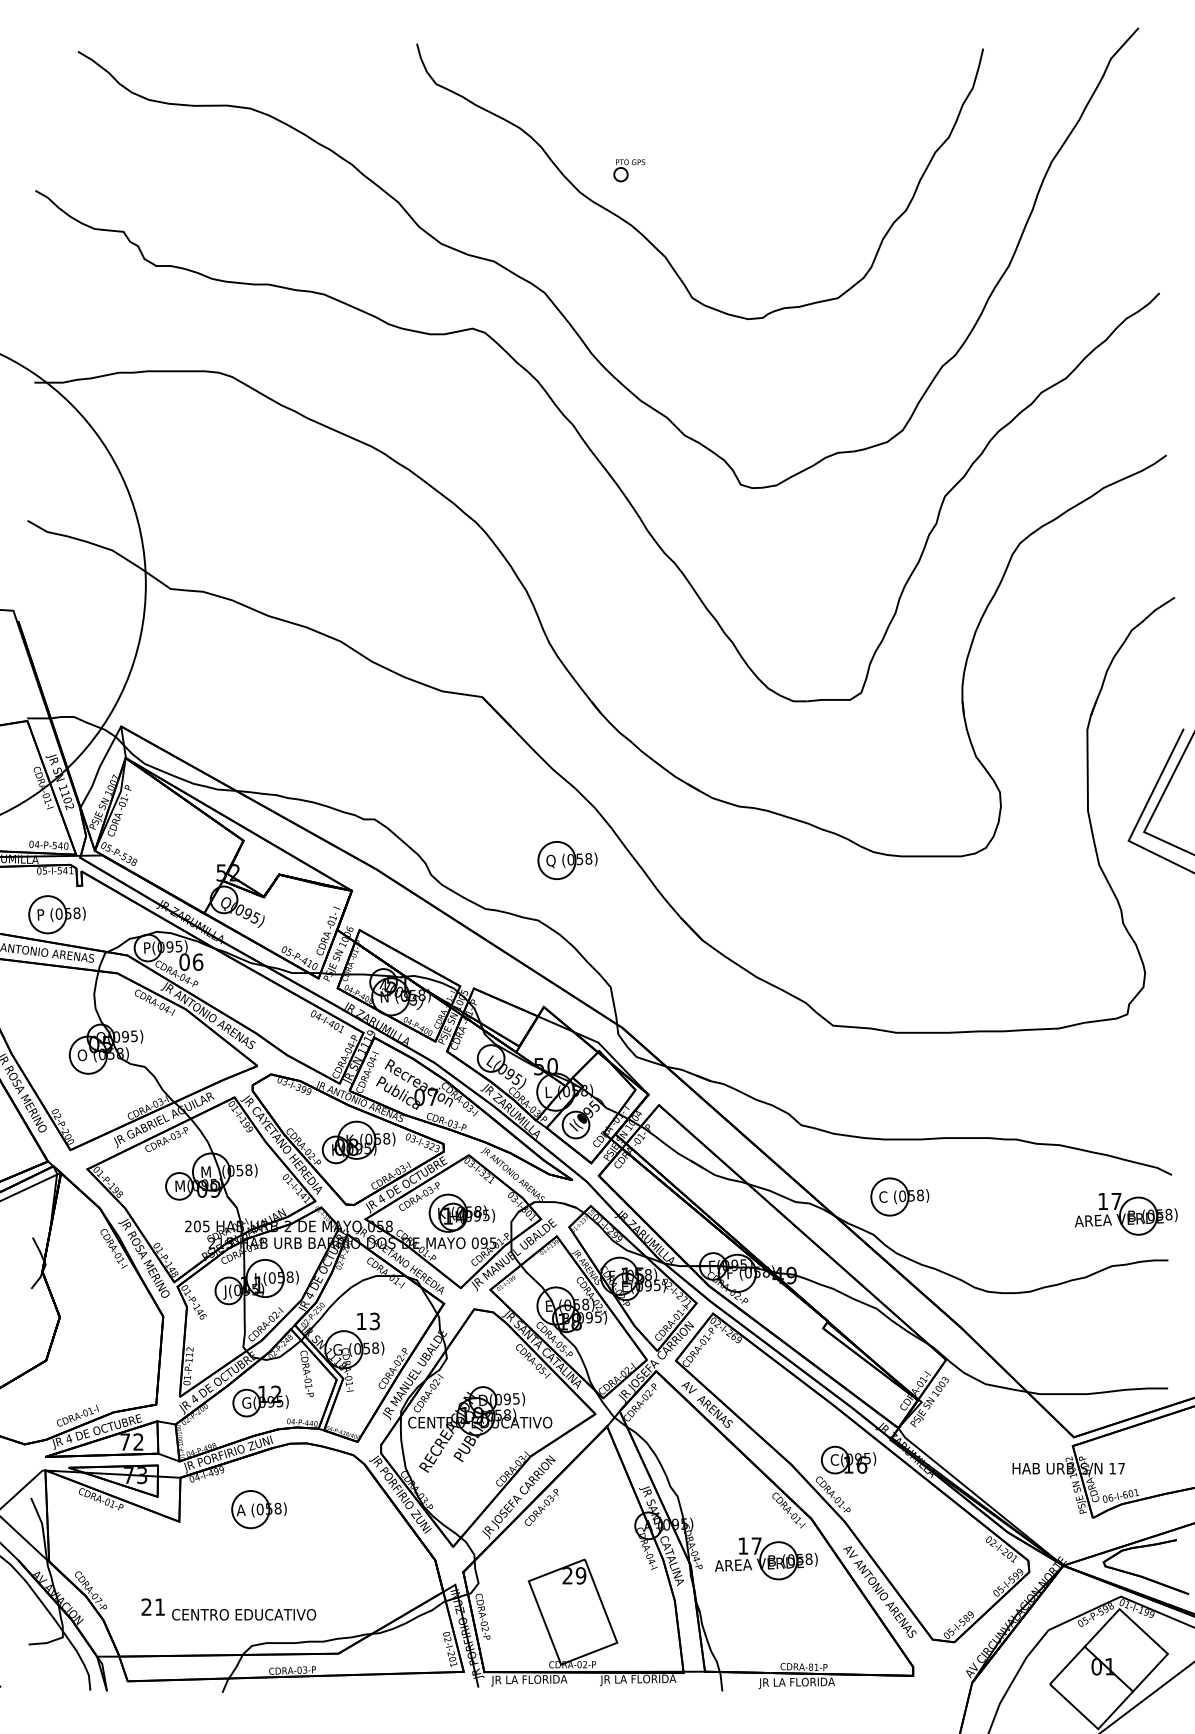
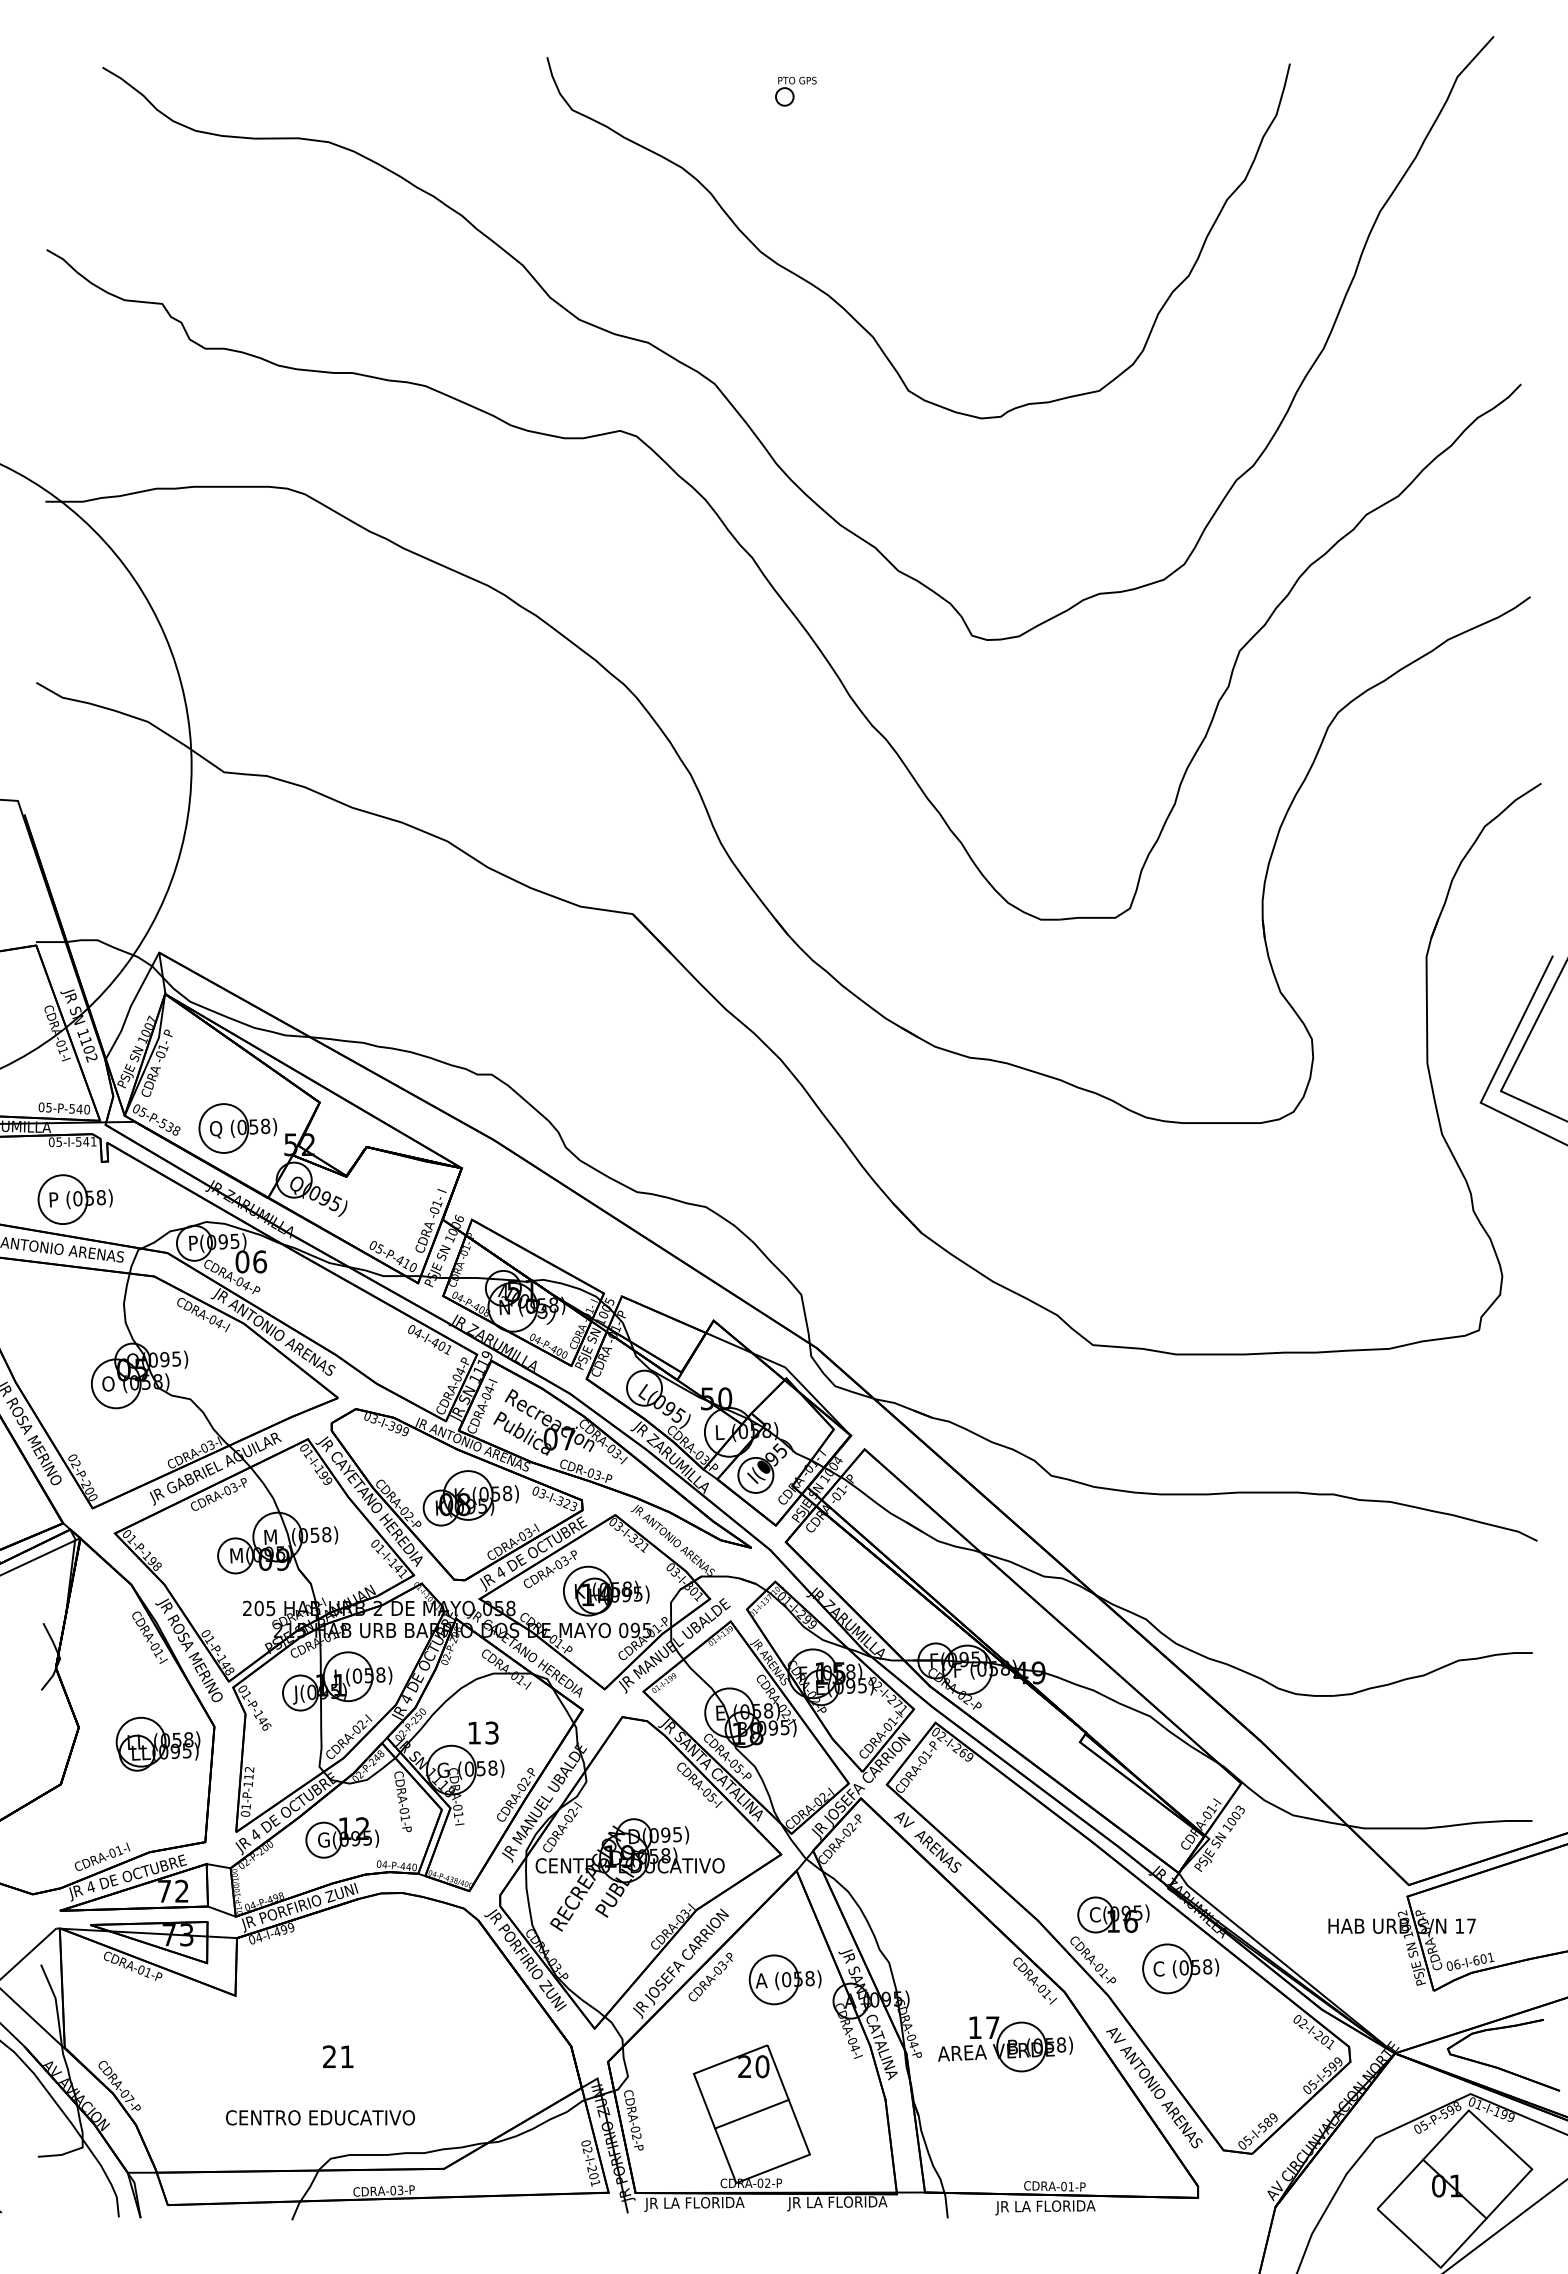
part: (629, 170) -> (795, 91), moved
text: (36, 844) -> (48, 1107), 04-P-540 -> 05-P-540
part: (567, 860) -> (237, 1128), moved
part: (899, 1196) -> (1180, 1968), moved
part: (1126, 1214) -> (1477, 1592), removed
part: (119, 1329) -> (157, 1743), added
part: (258, 1509) -> (784, 1979), moved
text: (581, 1575) -> (762, 2066), 29 -> 20
text: (153, 1606) -> (338, 2056), moved
line: (572, 1611) -> (751, 2113), added
text: (810, 1667) -> (1063, 2186), CDRA-81-P -> CDRA-01-P

